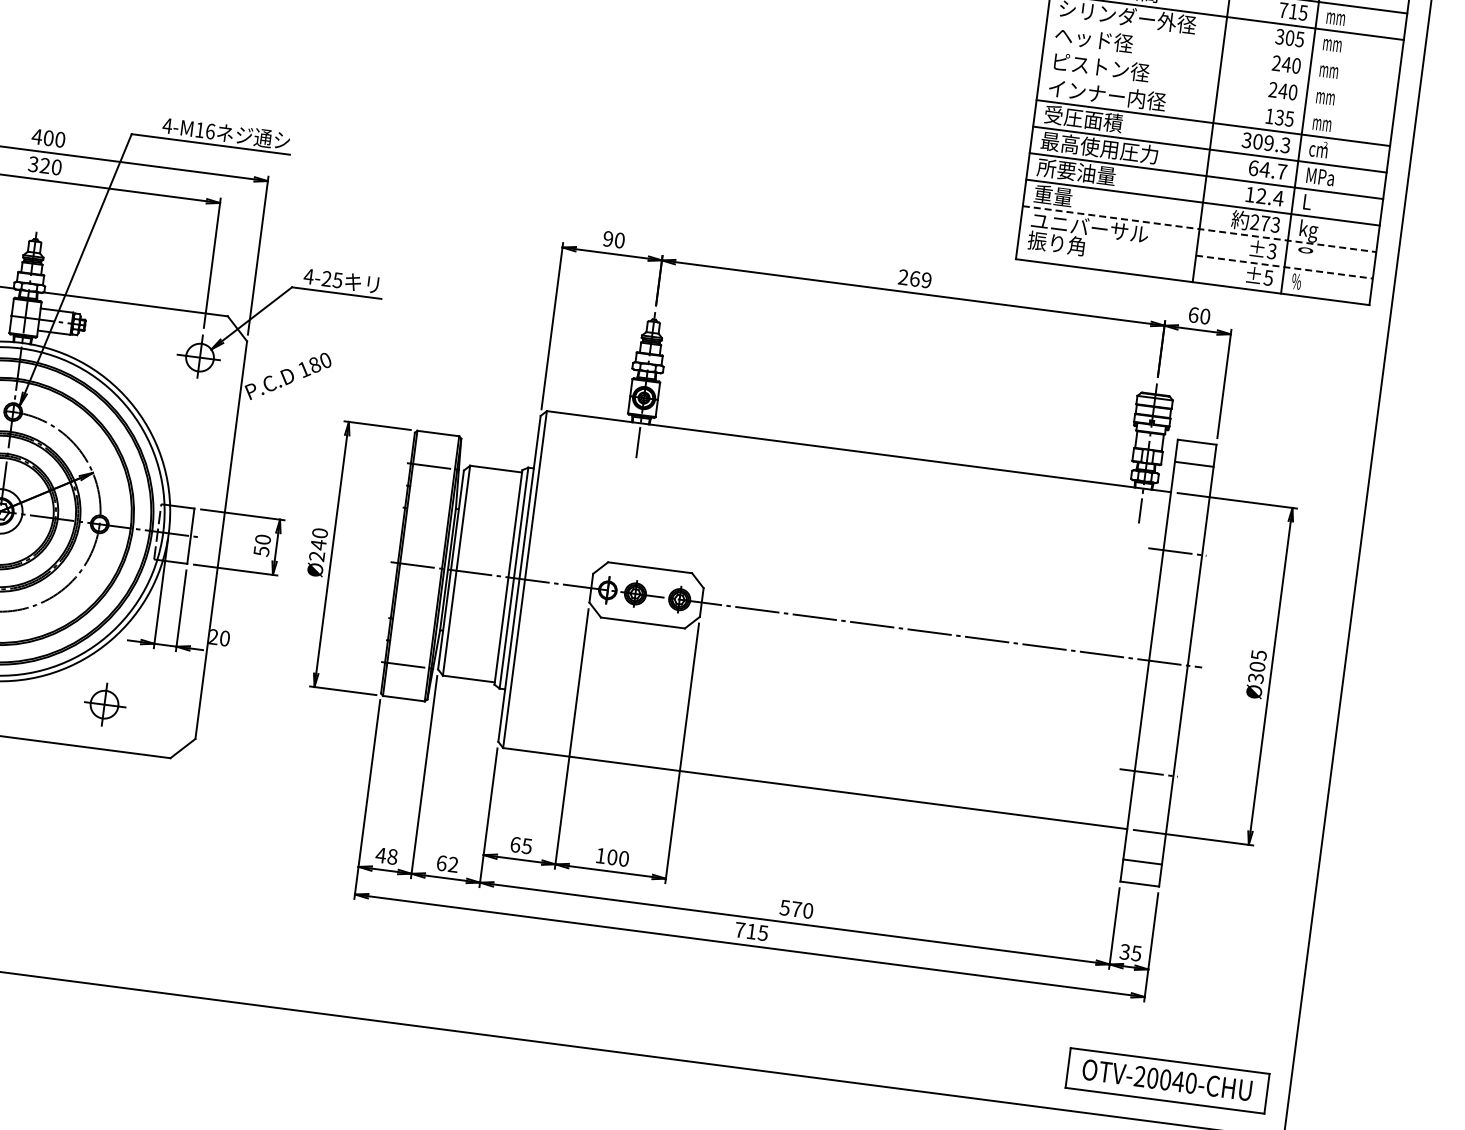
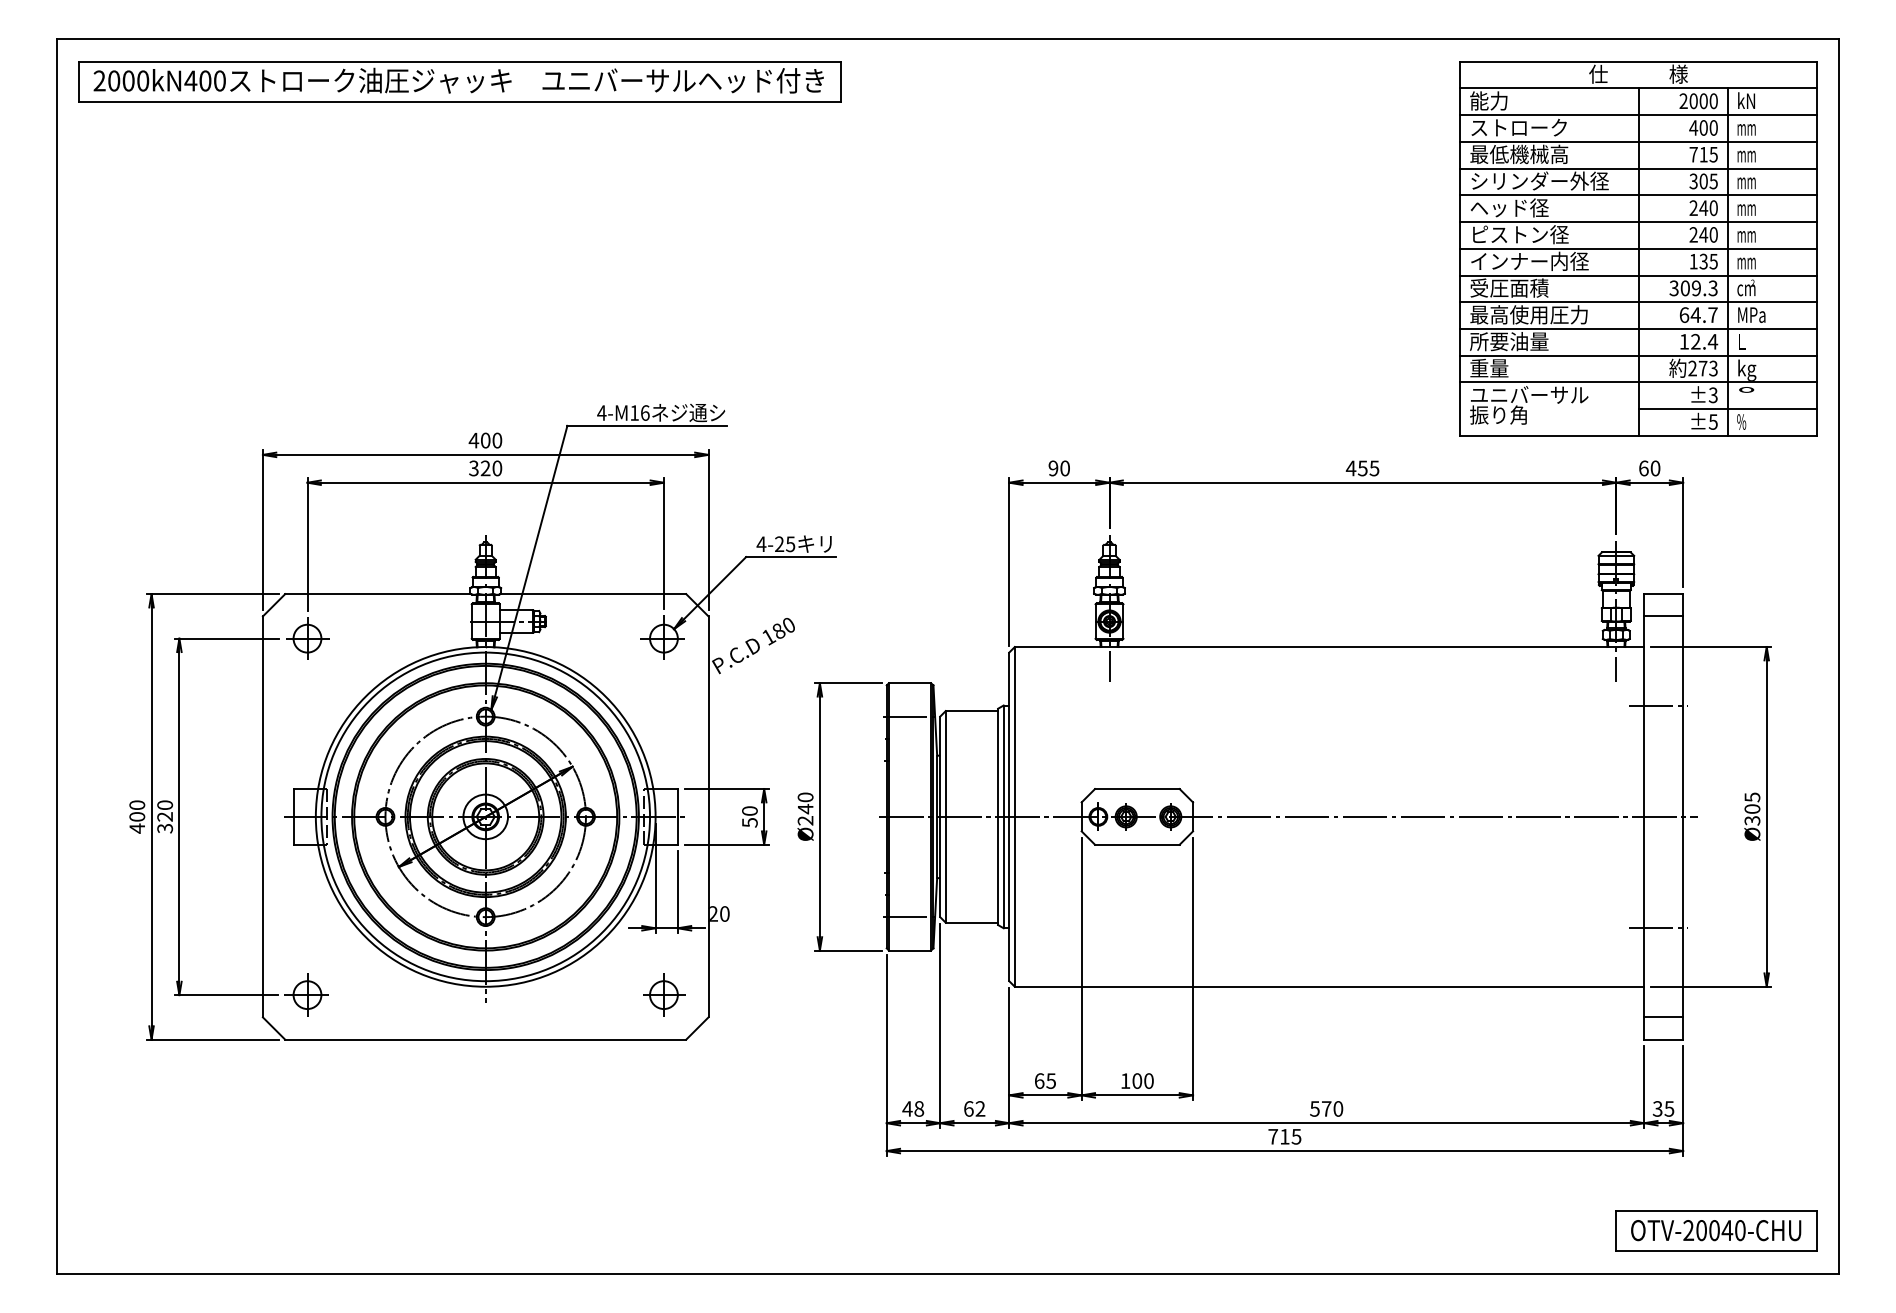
line: (1223, 43) -> (1638, 195), added
line: (1220, 70) -> (1638, 222), added
line: (1216, 96) -> (1638, 248), added
line: (1200, 229) -> (1639, 382), dashed -> solid
line: (1285, 267) -> (1728, 409), dashed -> solid
text: (914, 278) -> (1362, 468), 269 -> 455
part: (105, 704) -> (664, 994), moved

